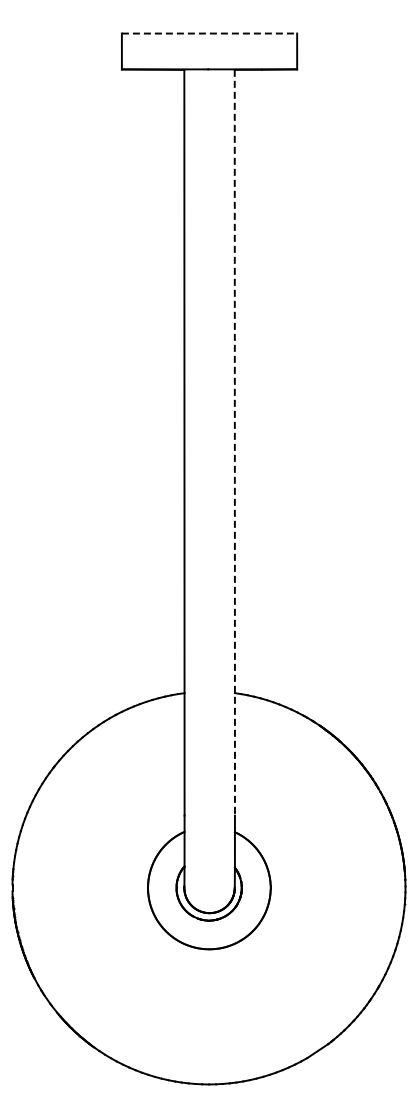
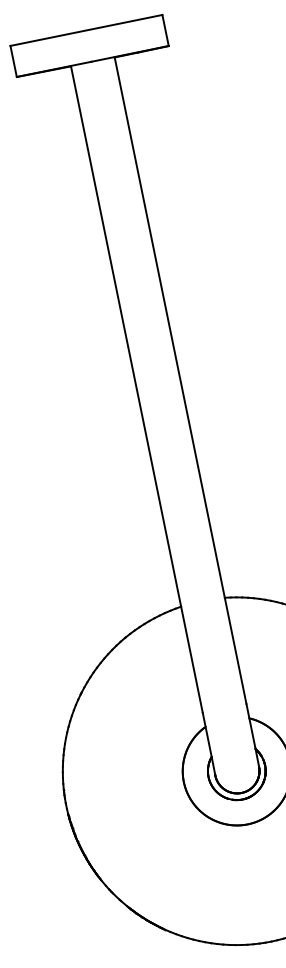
line: (209, 33) -> (86, 30), dashed -> solid
line: (234, 442) -> (180, 380), dashed -> solid

